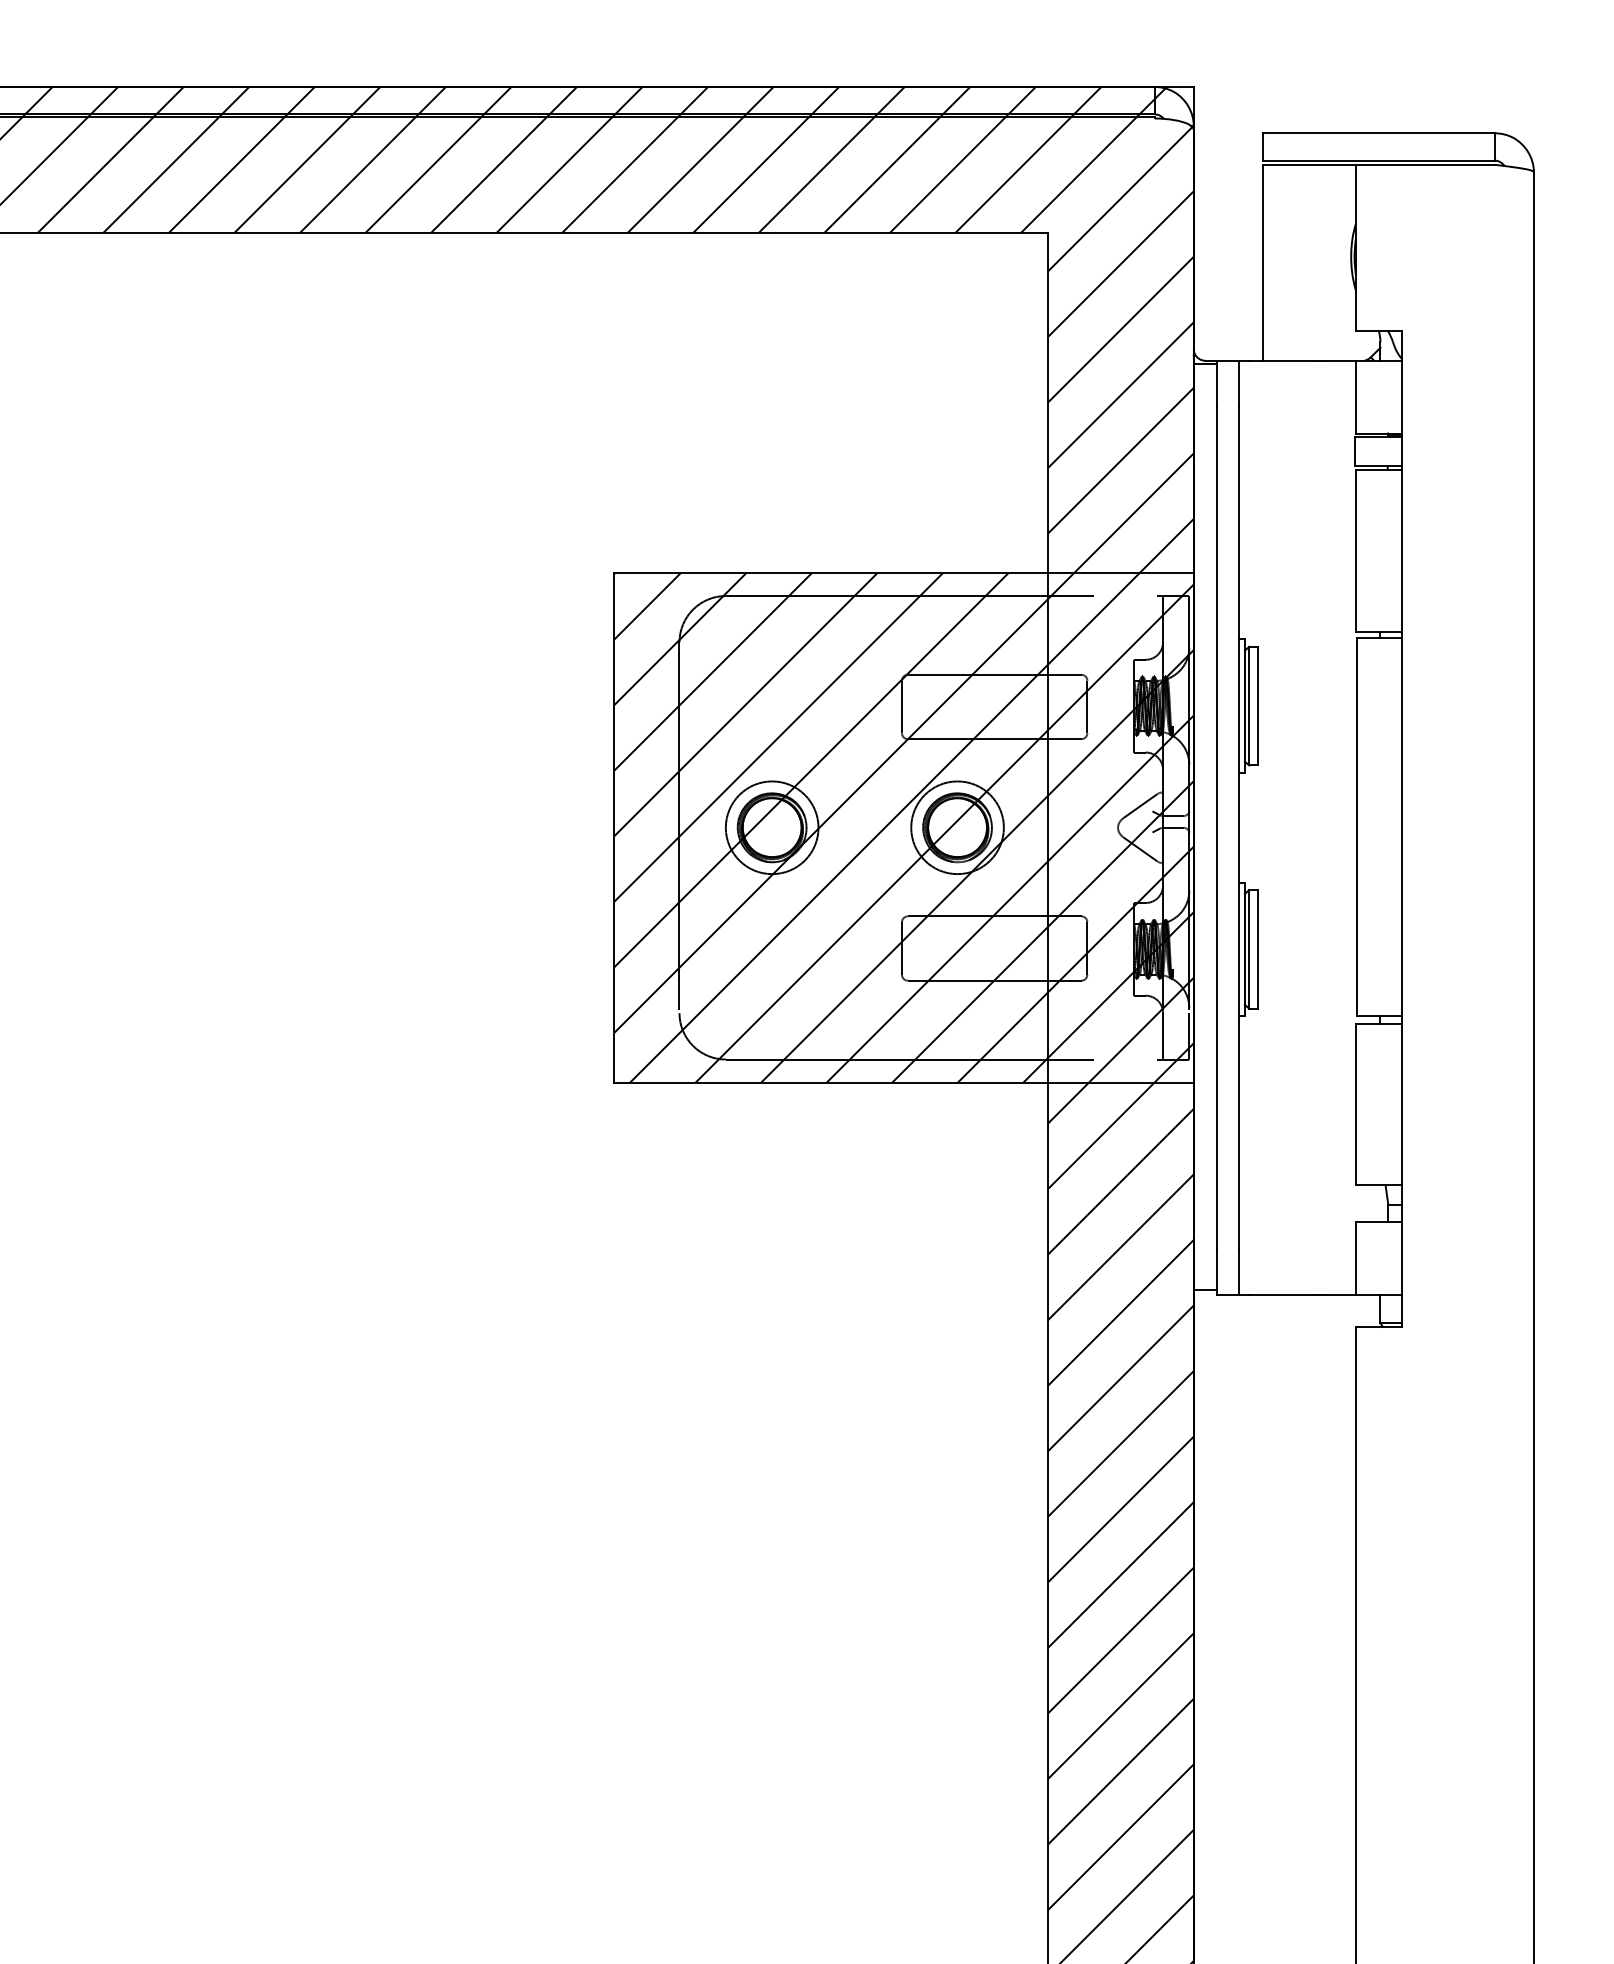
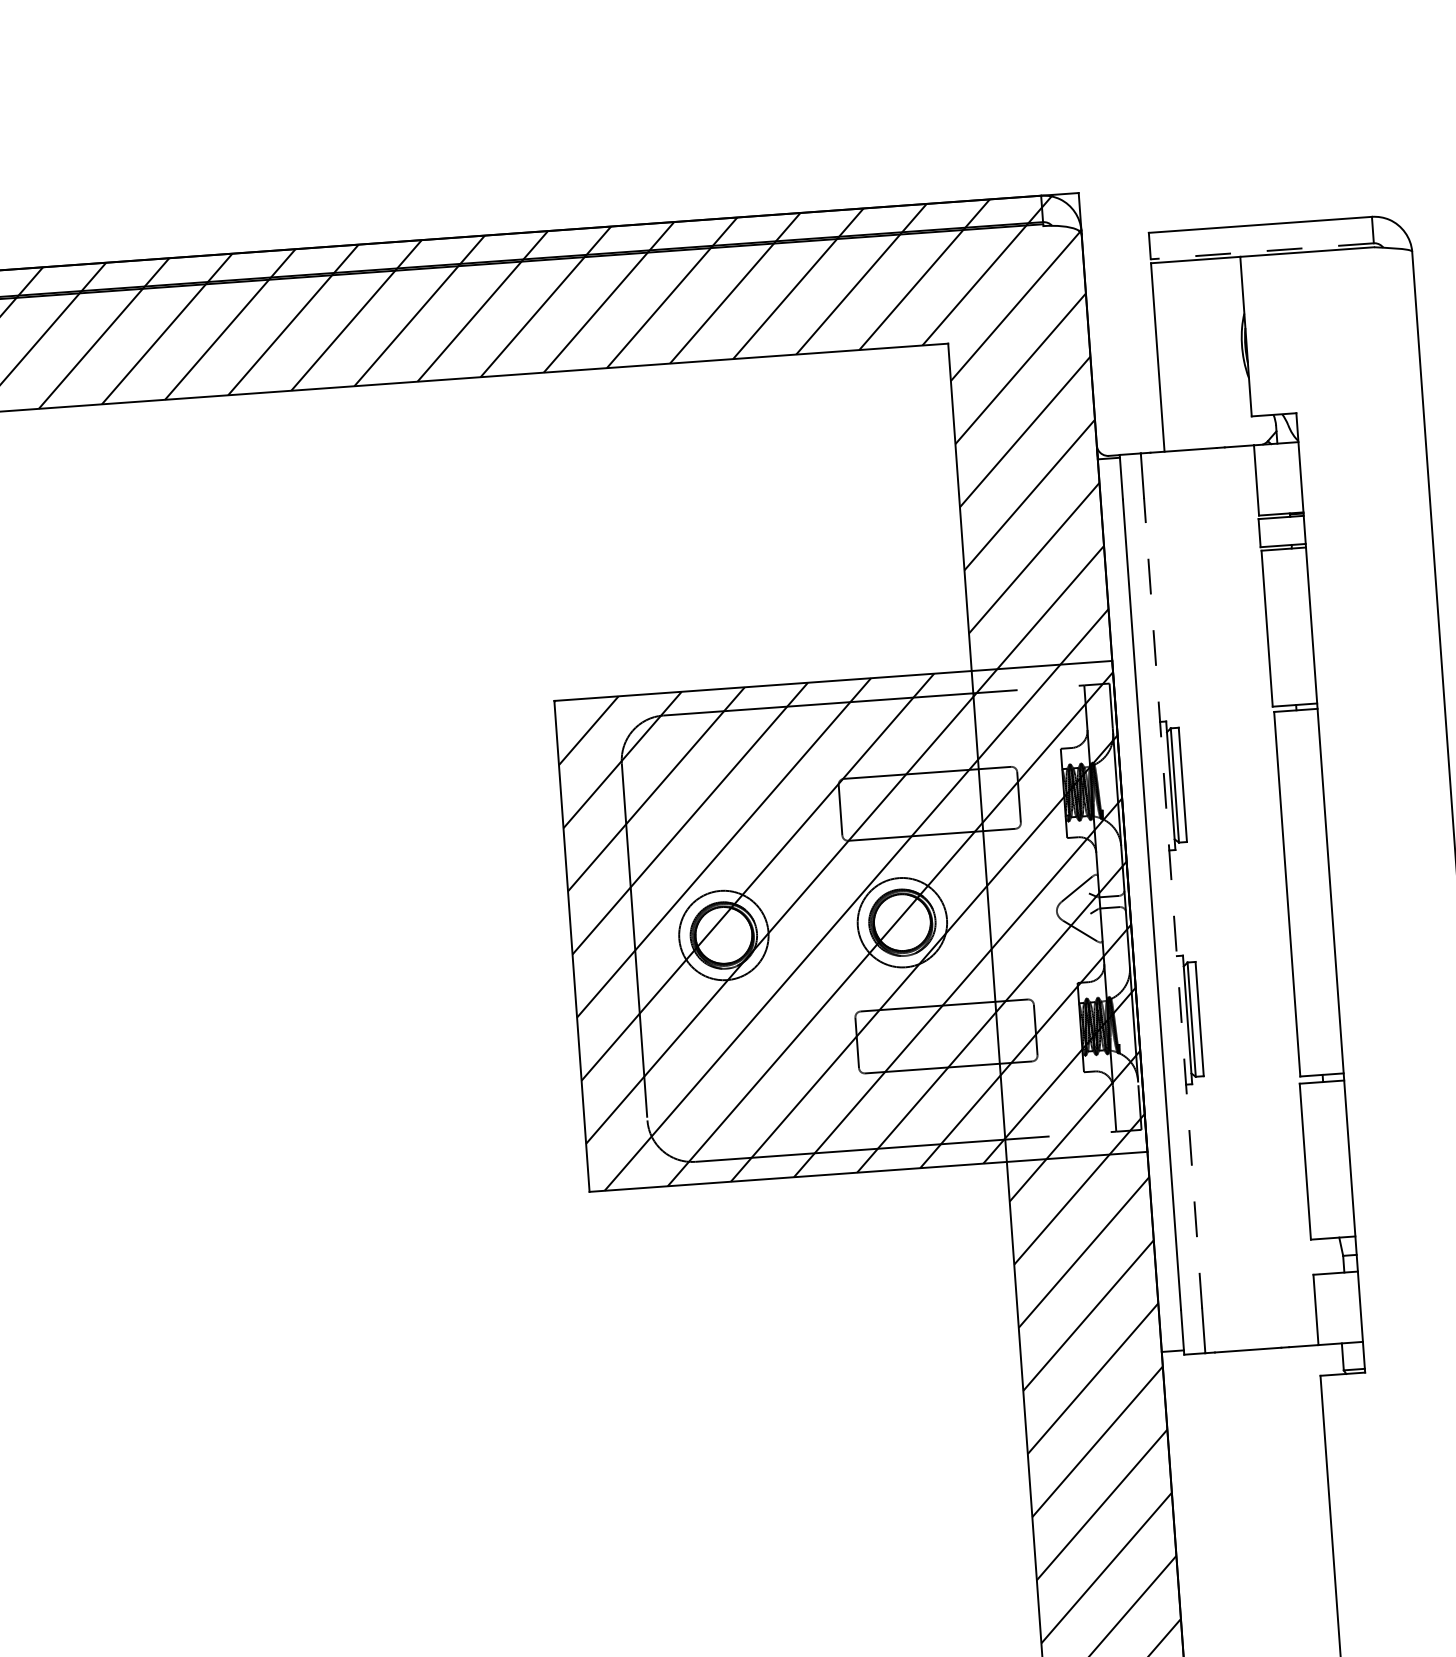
line: (1379, 160) -> (1262, 251), solid -> dashed
line: (1238, 827) -> (1172, 903), solid -> dashed

